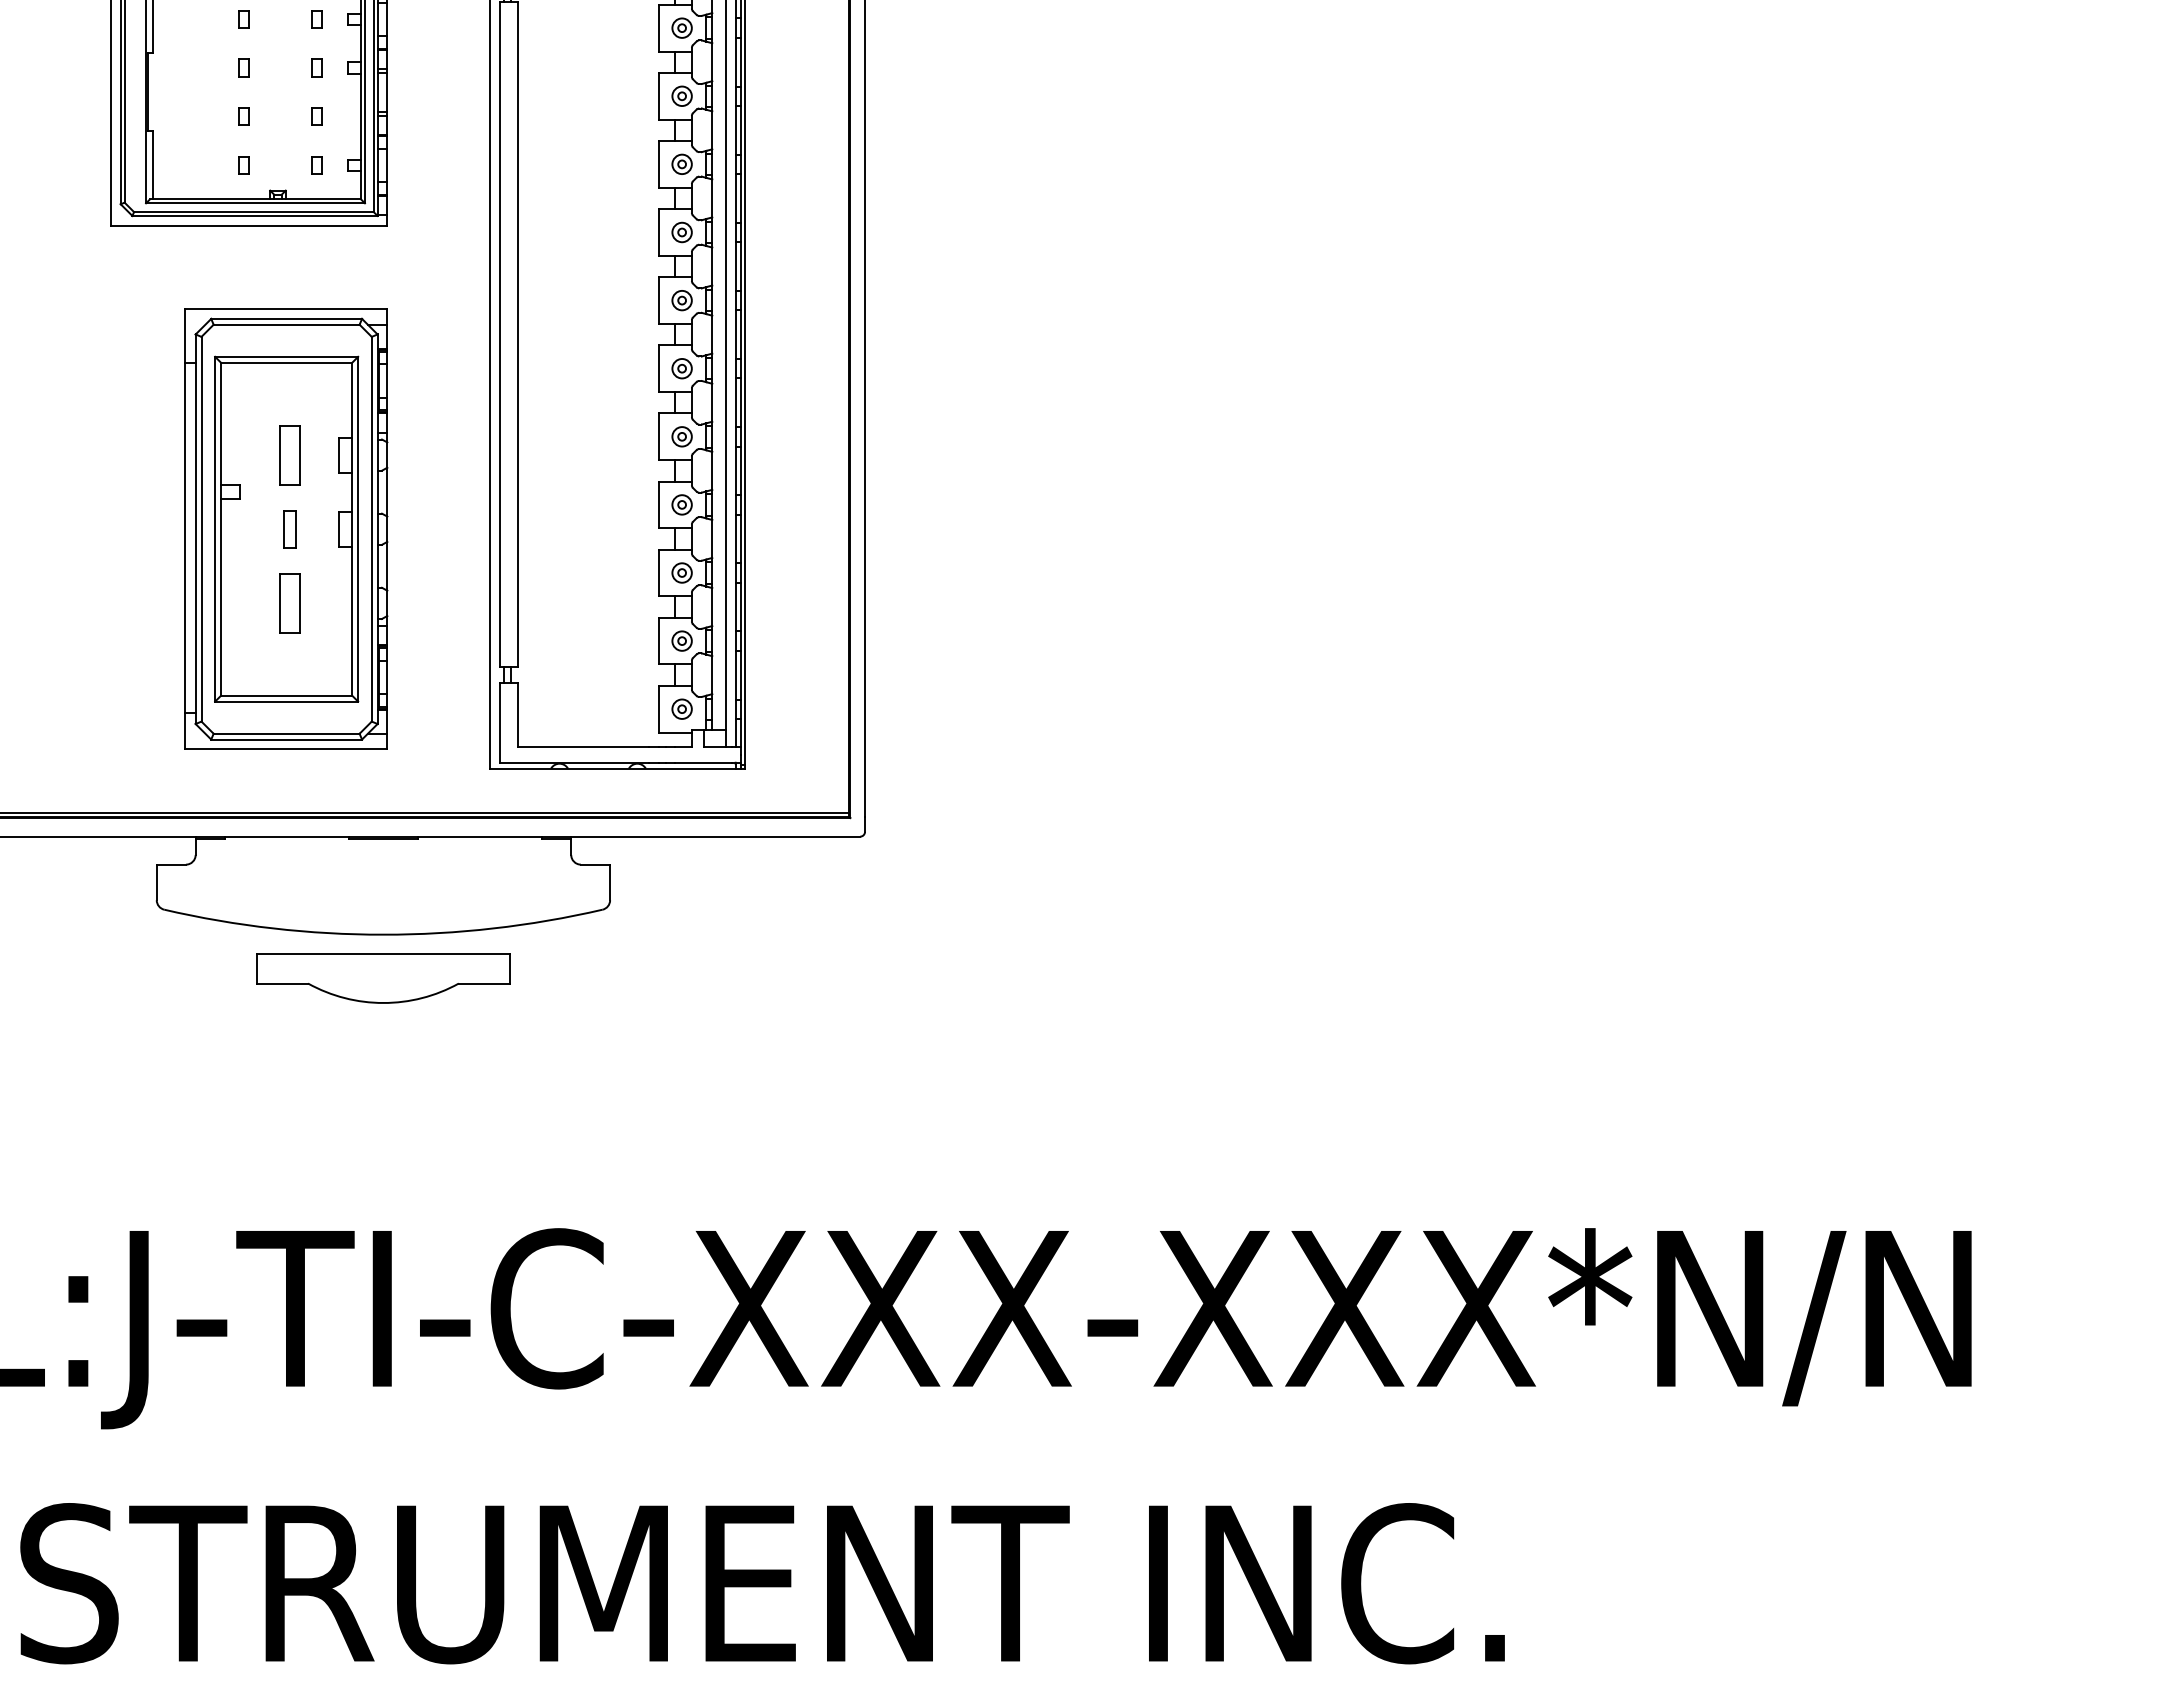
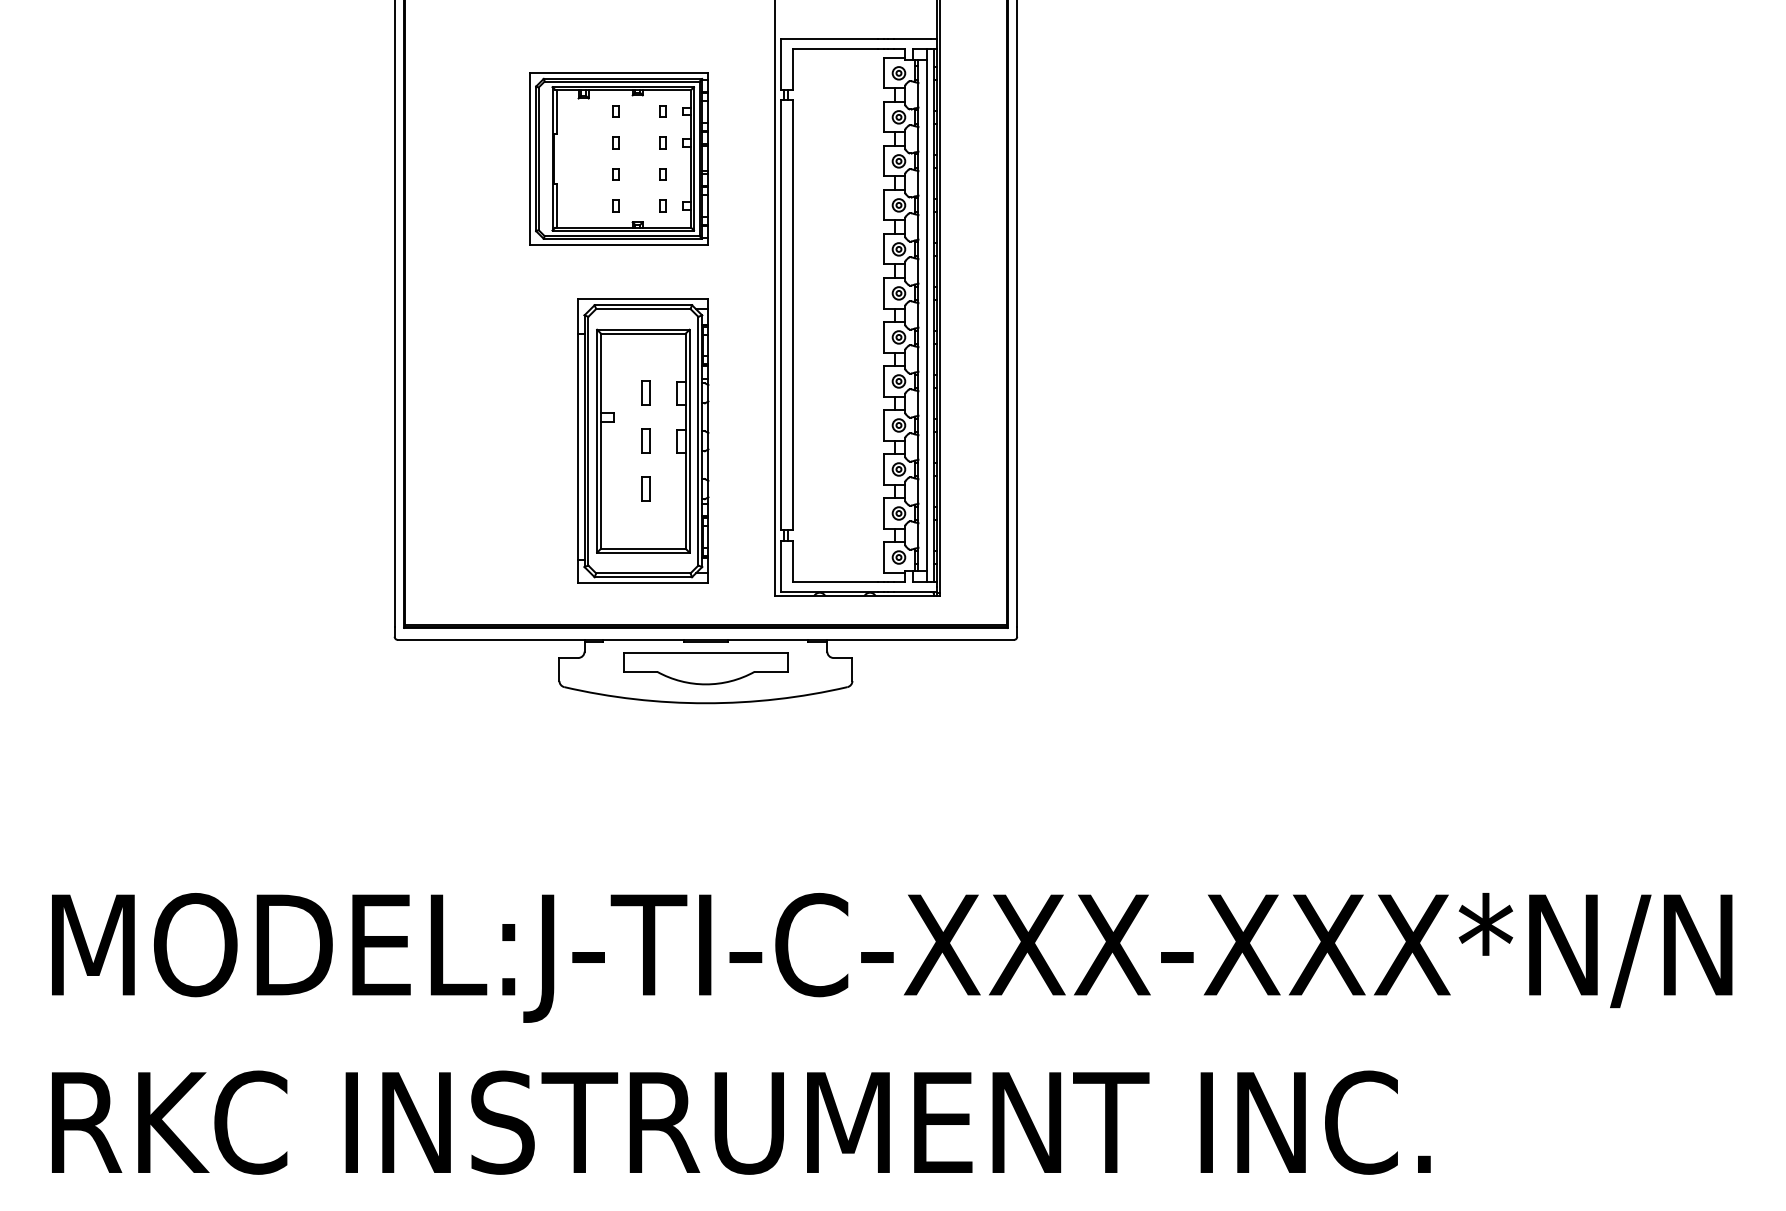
part: (289, 453) -> (645, 392), size x0.62
part: (289, 602) -> (645, 488), size x0.62
part: (382, 978) -> (705, 668), moved

